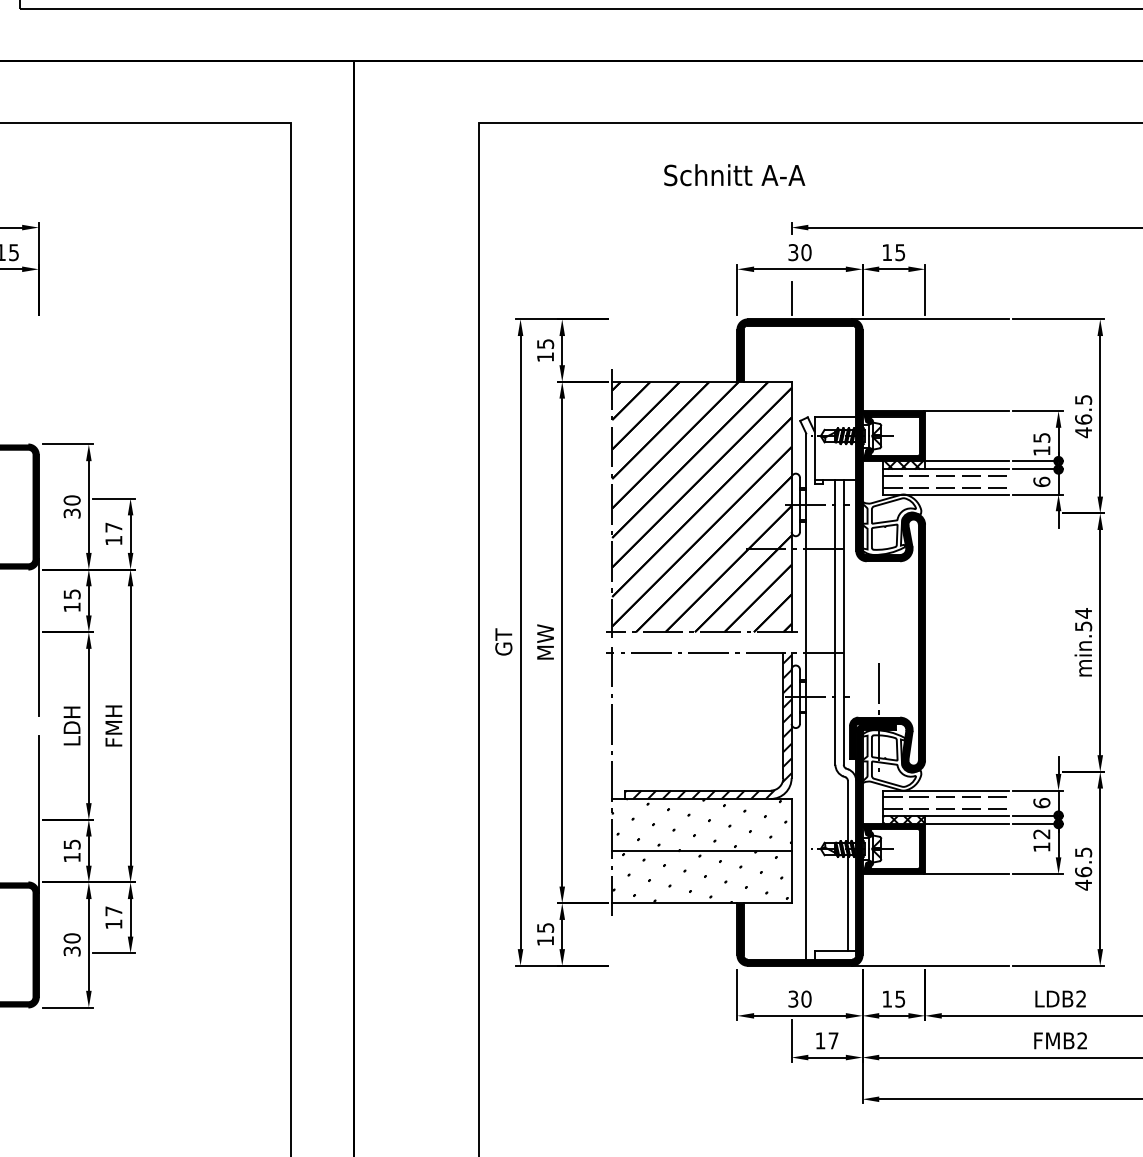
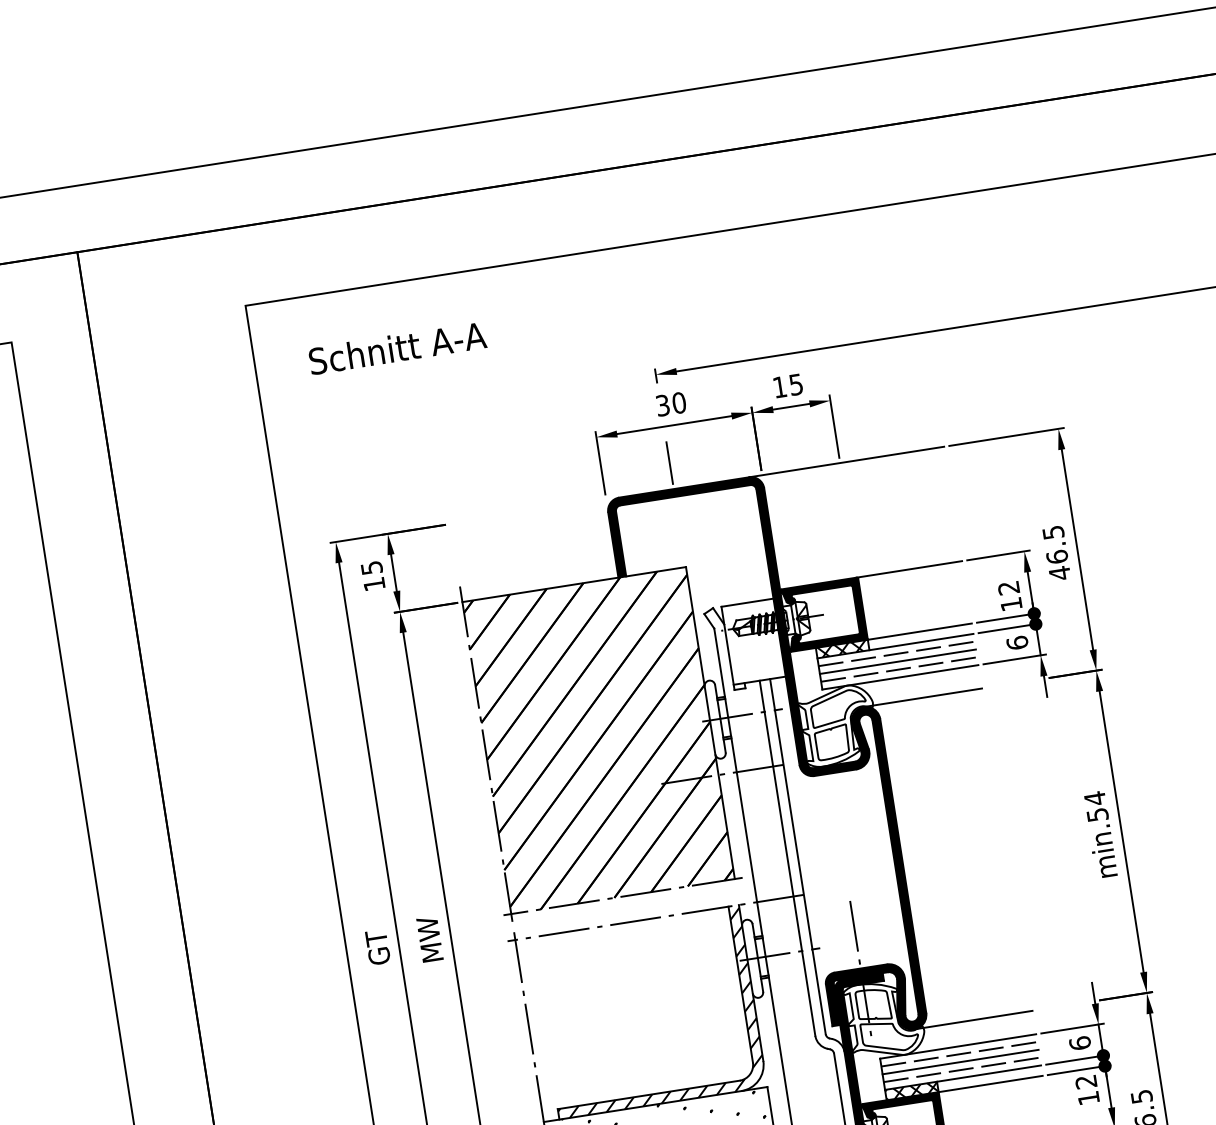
text: (734, 175) -> (397, 348), moved
text: (1041, 437) -> (1008, 587), 15 -> 12
line: (945, 482) -> (897, 662), added
line: (960, 513) -> (922, 698), added
line: (960, 771) -> (972, 1019), added
line: (945, 803) -> (960, 1062), added

